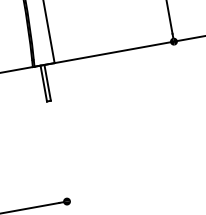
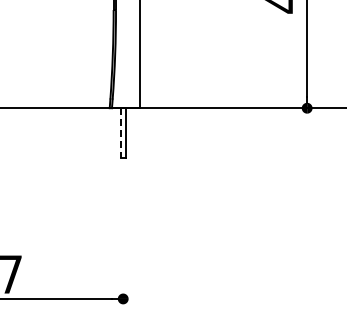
line: (43, 83) -> (120, 133), solid -> dashed

